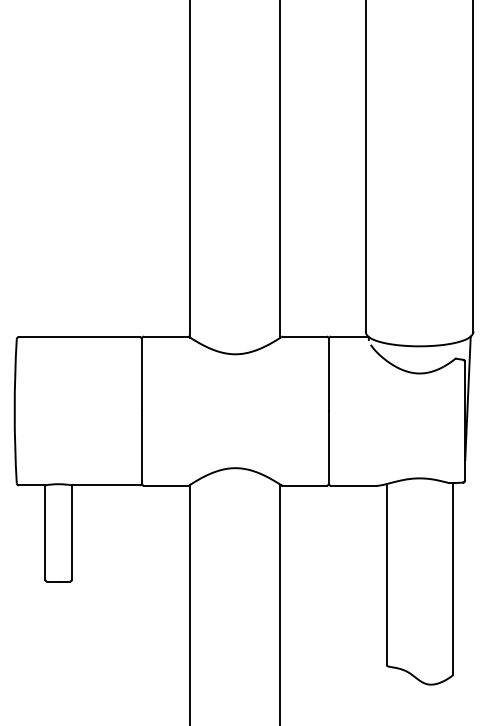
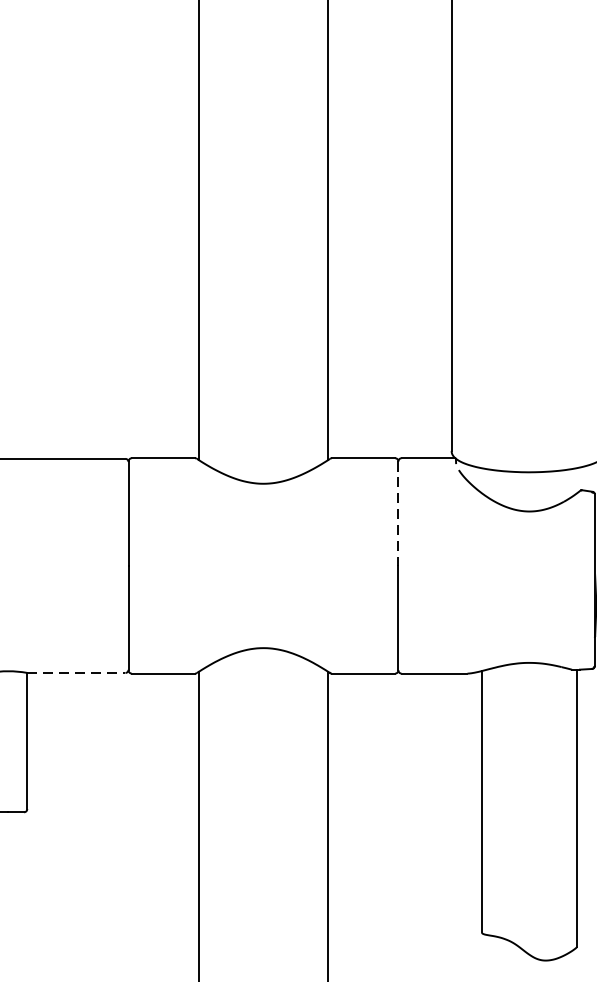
line: (328, 375) -> (397, 514), solid -> dashed
line: (106, 485) -> (77, 673), solid -> dashed

